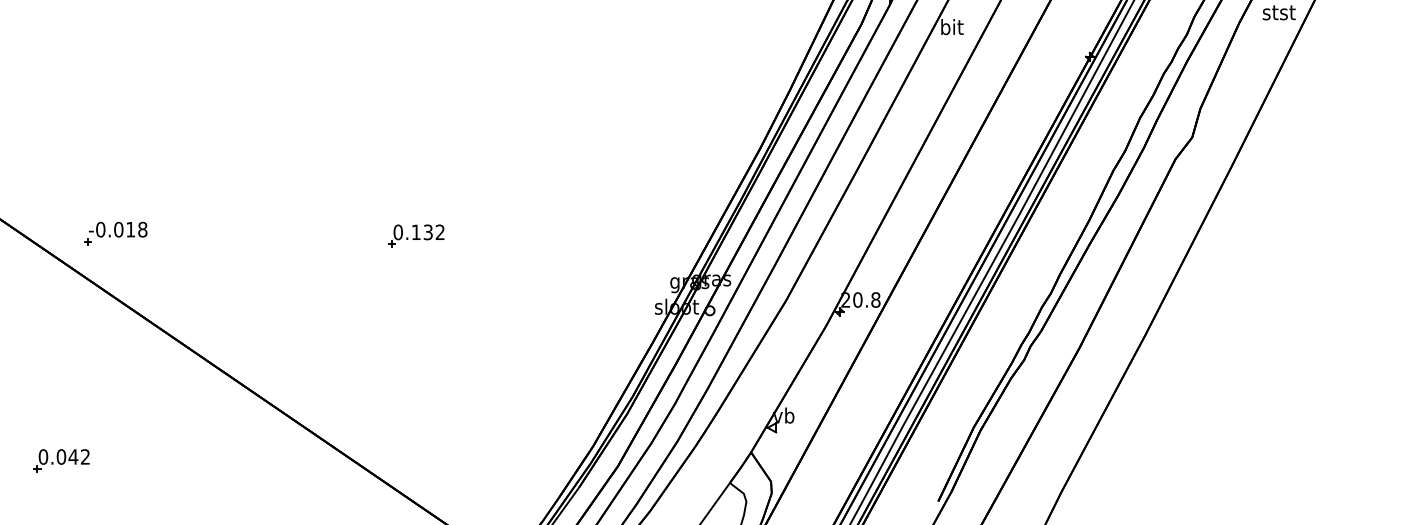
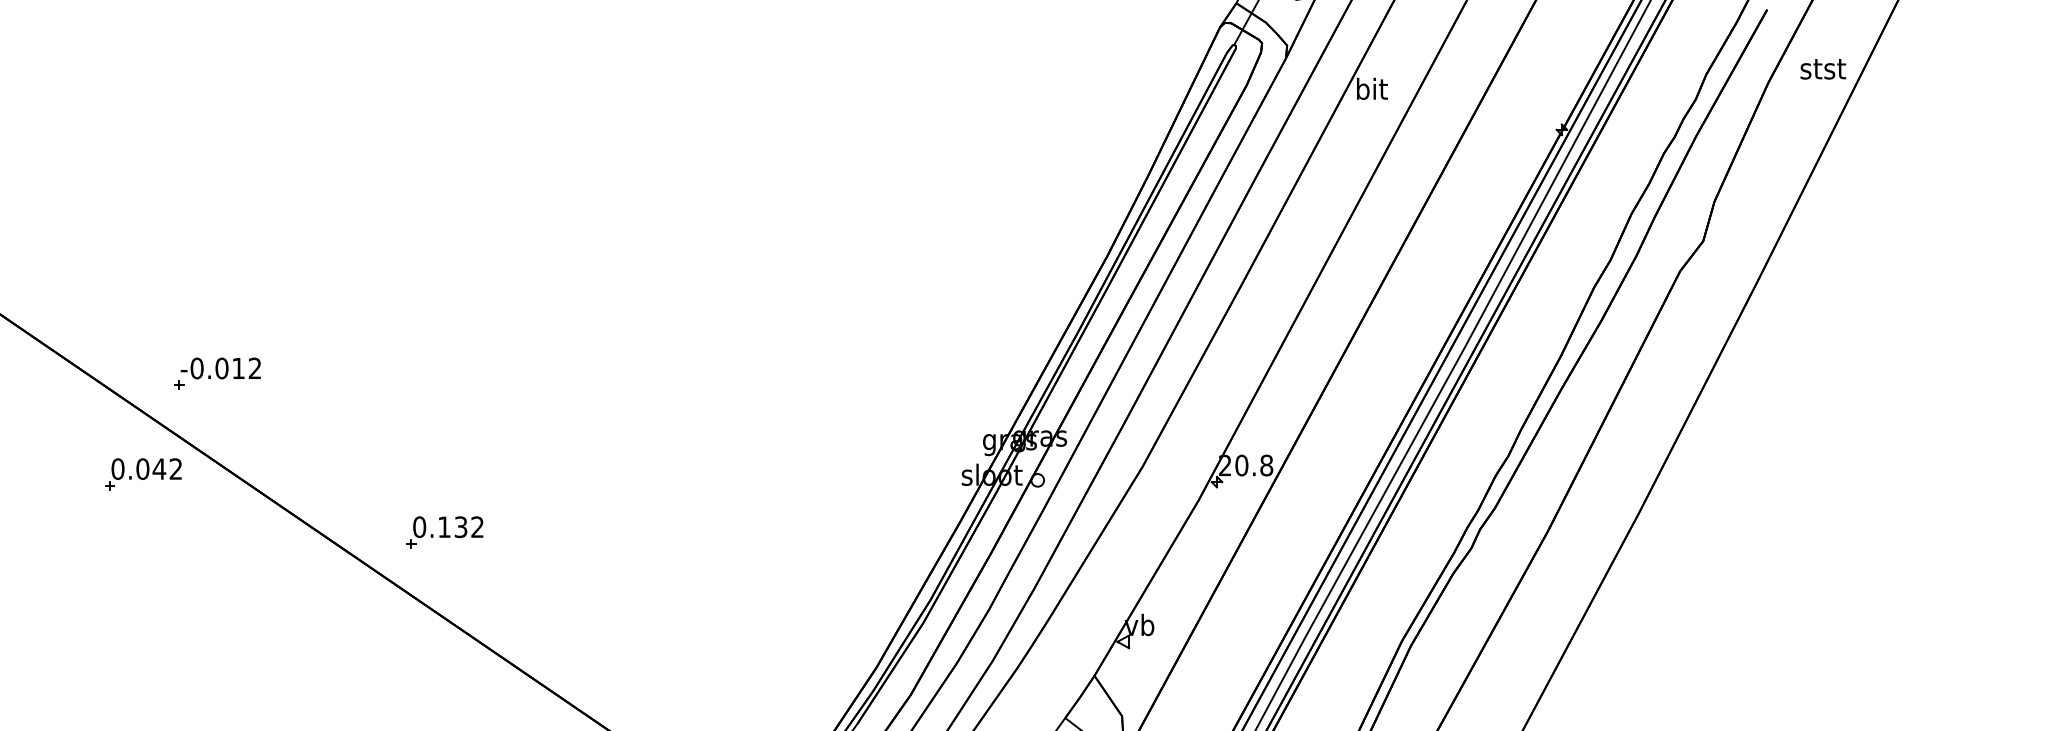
text: (142, 229) -> (254, 368), -0.018 -> -0.012
part: (416, 236) -> (444, 532), moved
part: (61, 460) -> (143, 474), moved

